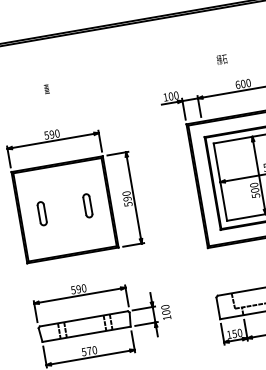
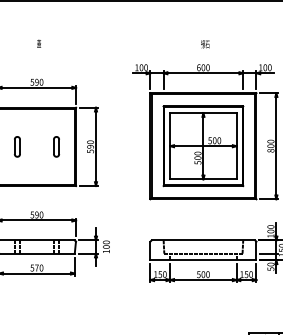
text: (222, 59) -> (205, 44), moved

